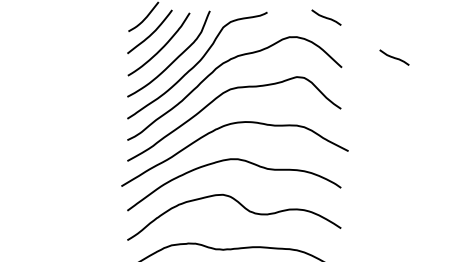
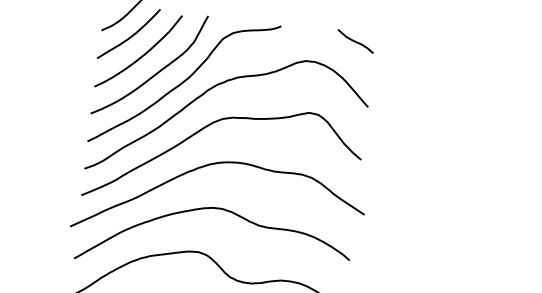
curve: (394, 57) -> (436, 102), removed

